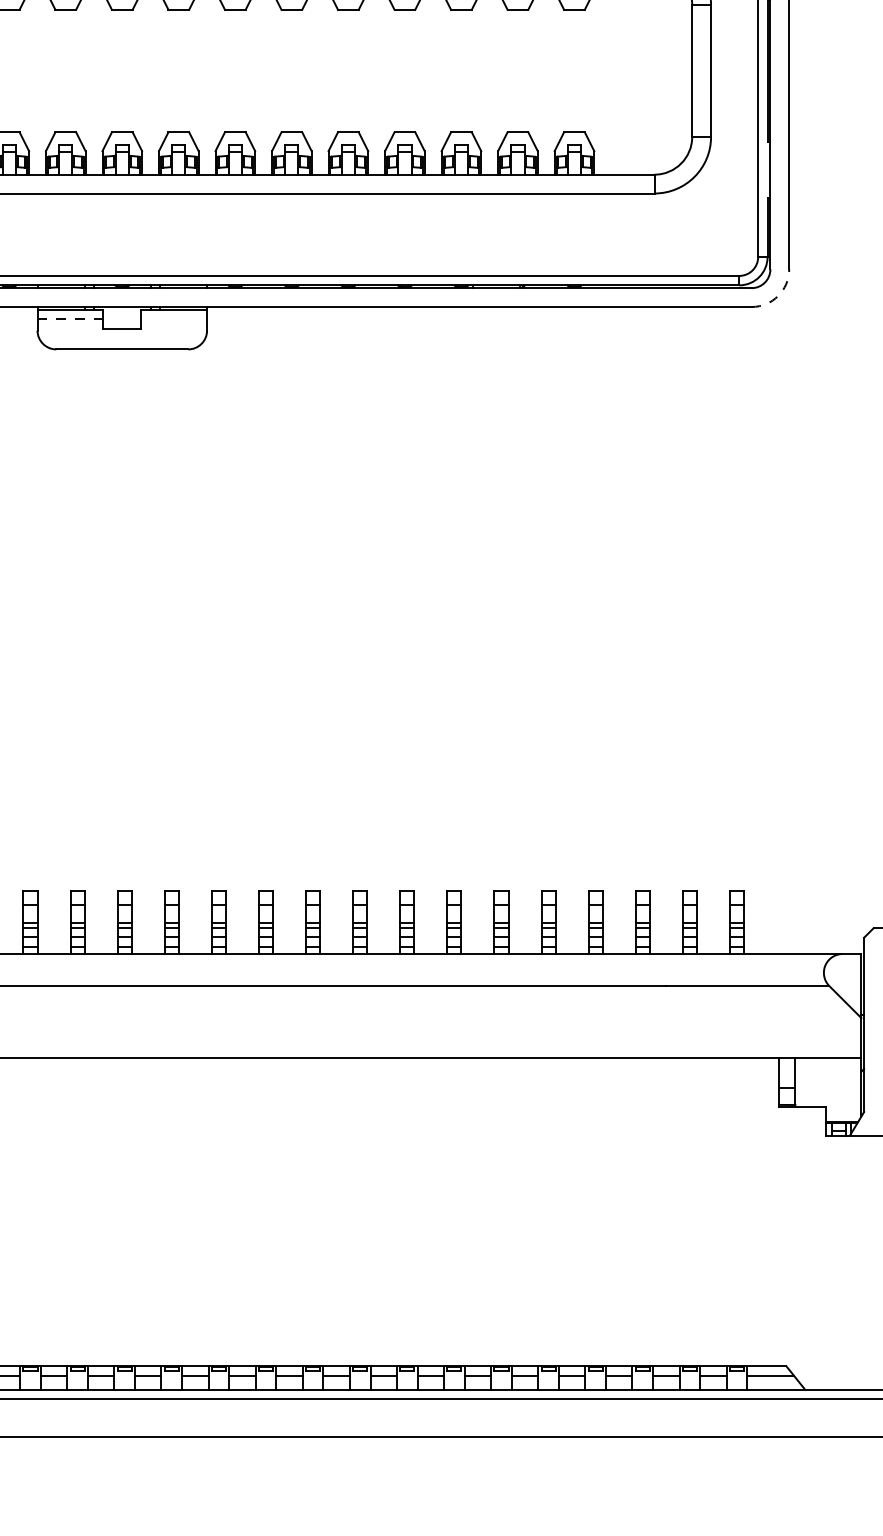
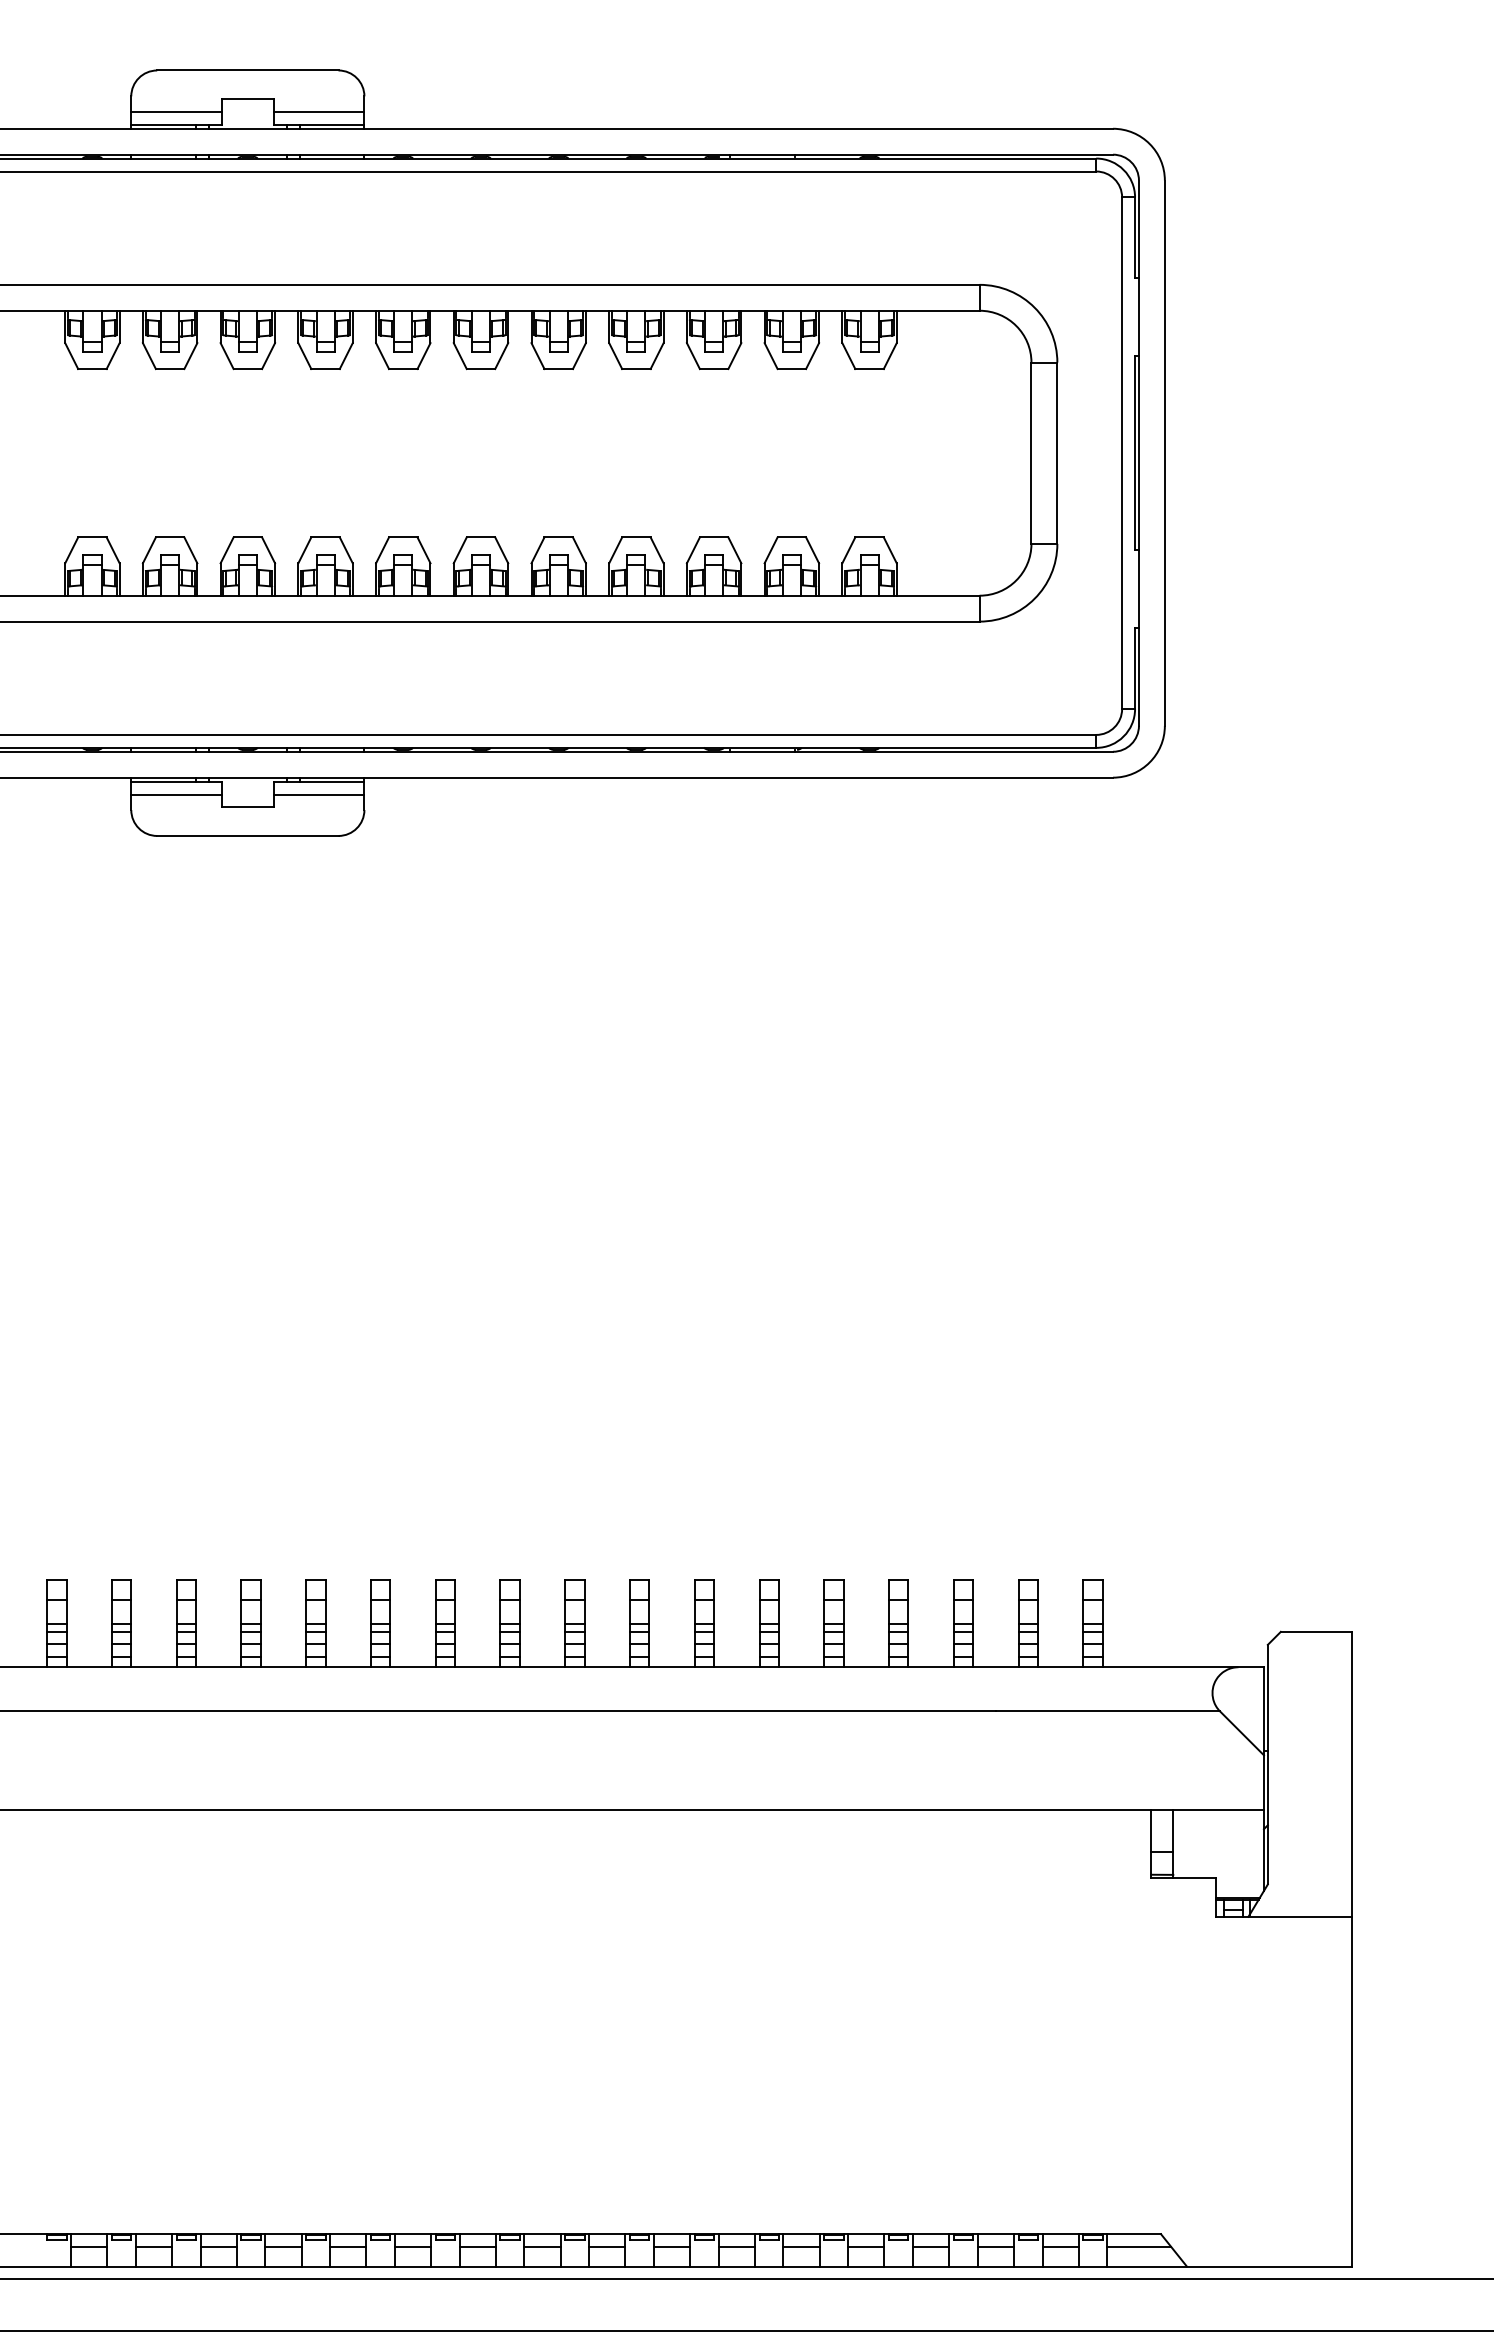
arc: (778, 295) -> (1149, 762), dashed -> solid
line: (70, 319) -> (176, 794), dashed -> solid
line: (173, 319) -> (318, 794), added

